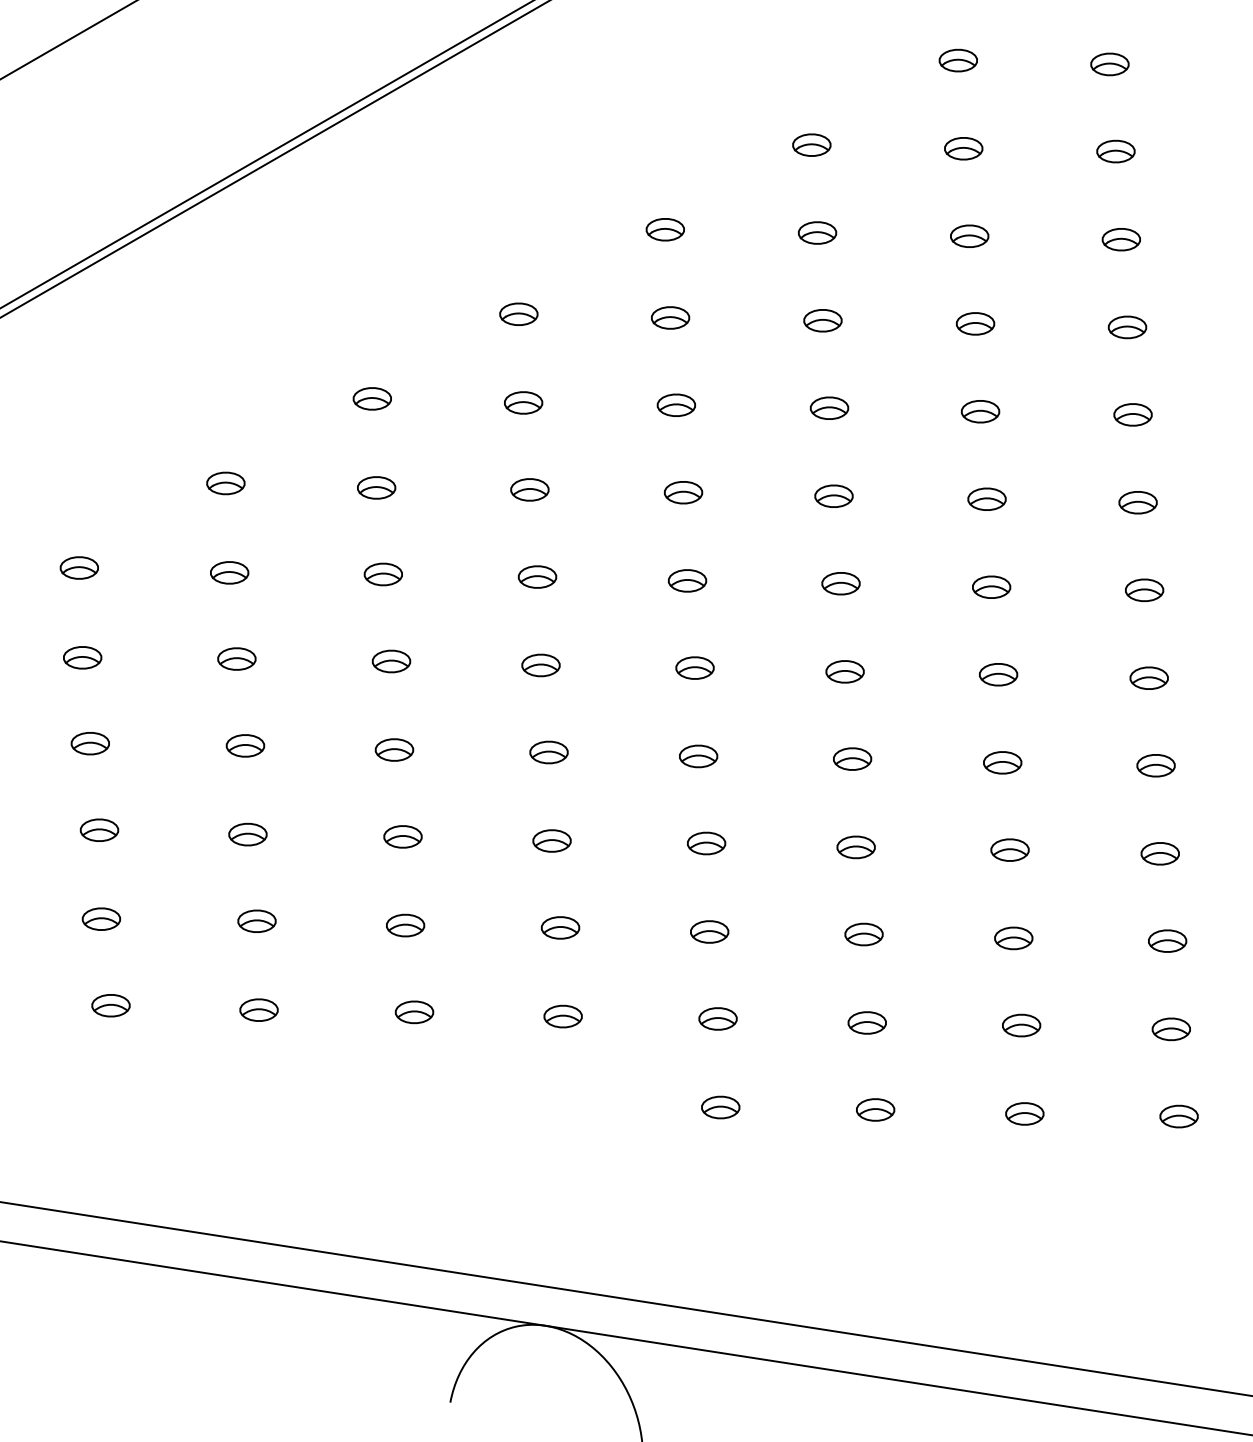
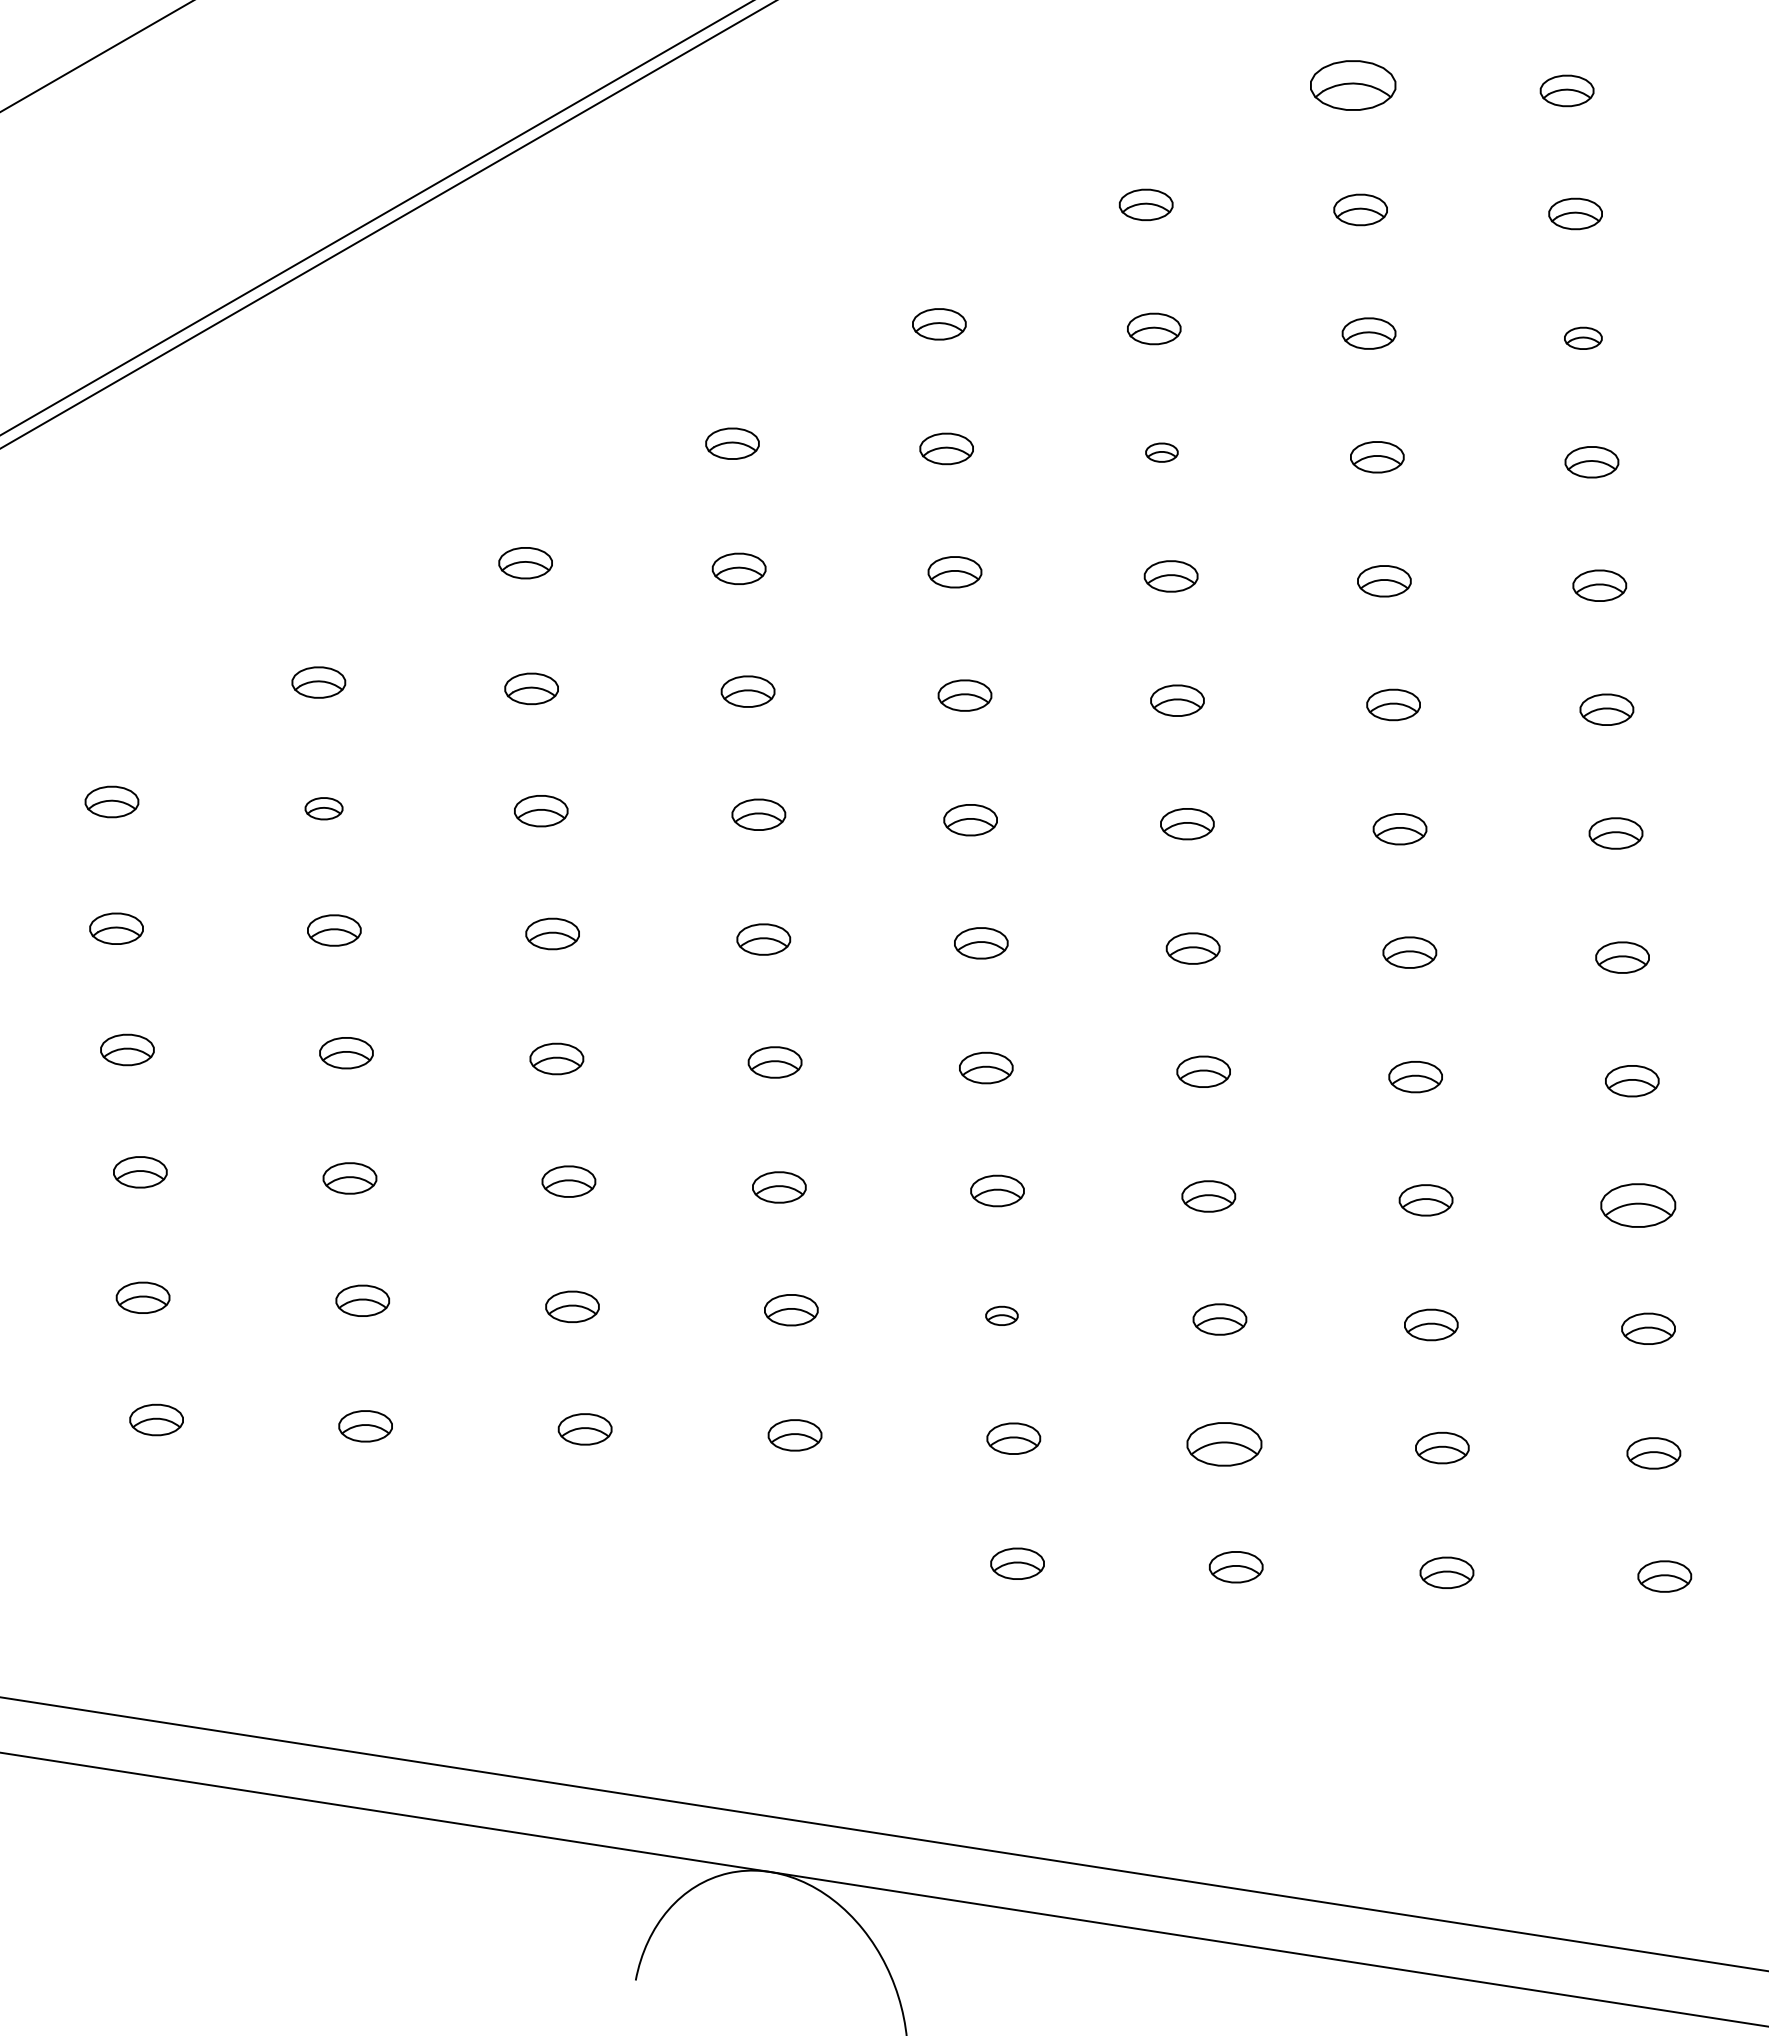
part: (957, 60) -> (1352, 85), size x1.6
part: (1121, 239) -> (1583, 338), size x0.7
part: (822, 320) -> (1161, 452), size x0.6
part: (229, 572) -> (323, 808), size x0.7
part: (1159, 853) -> (1637, 1205), size x1.4
part: (709, 931) -> (1001, 1315), size x0.6
part: (867, 1023) -> (1224, 1444), size x1.4

